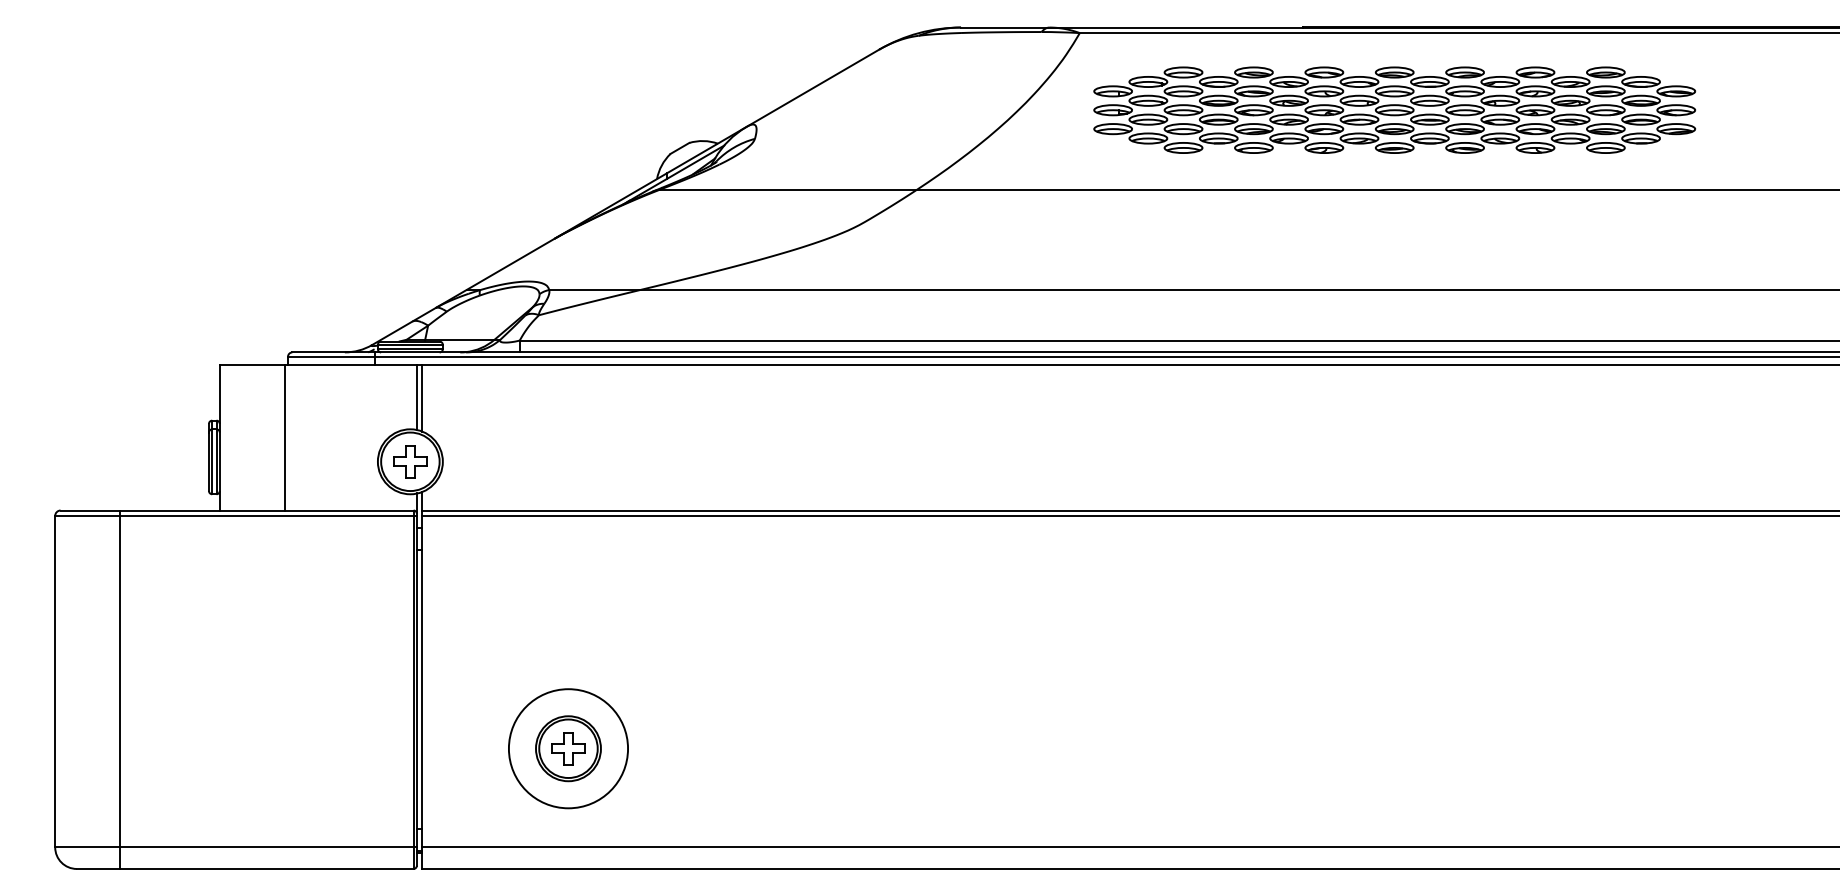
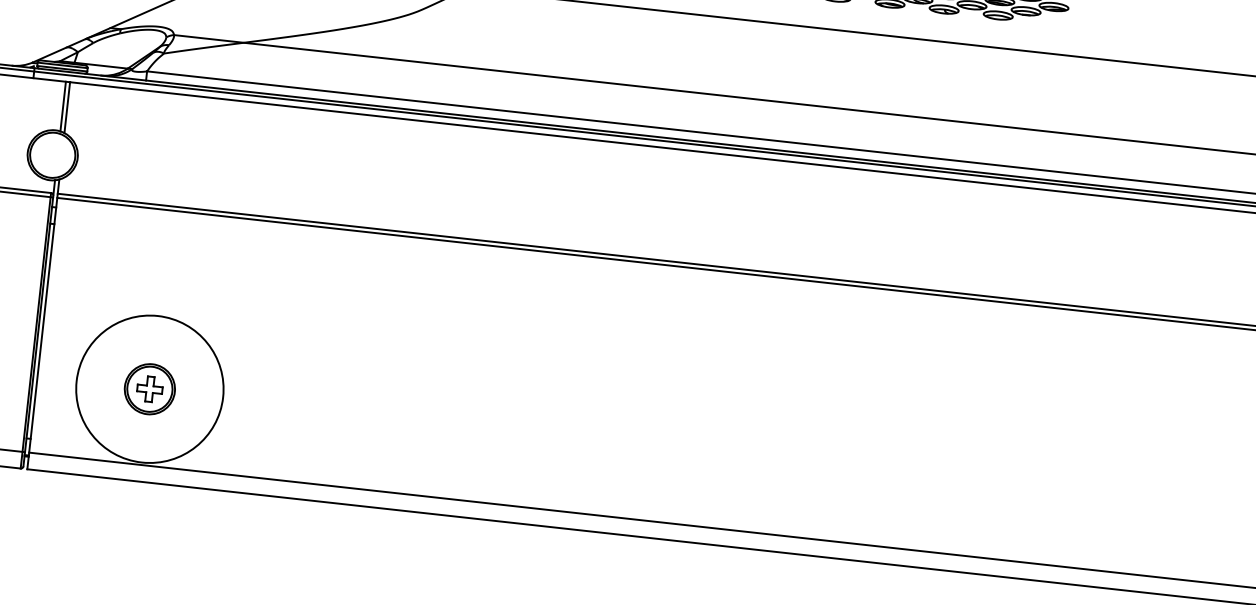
part: (410, 461) -> (52, 155), removed
circle: (568, 748) -> (149, 389), size x1.6

